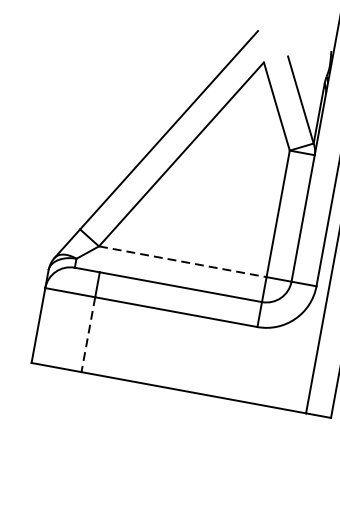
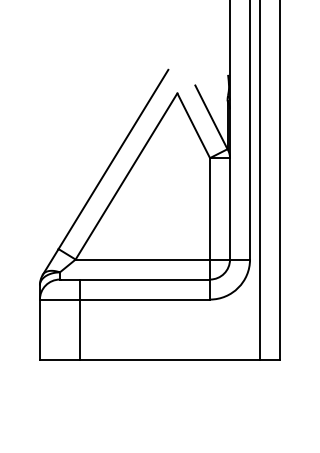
line: (183, 261) -> (143, 259), dashed -> solid
line: (87, 335) -> (79, 330), dashed -> solid

